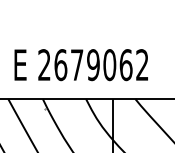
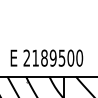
text: (101, 63) -> (57, 57), 2679062 -> 2189500

